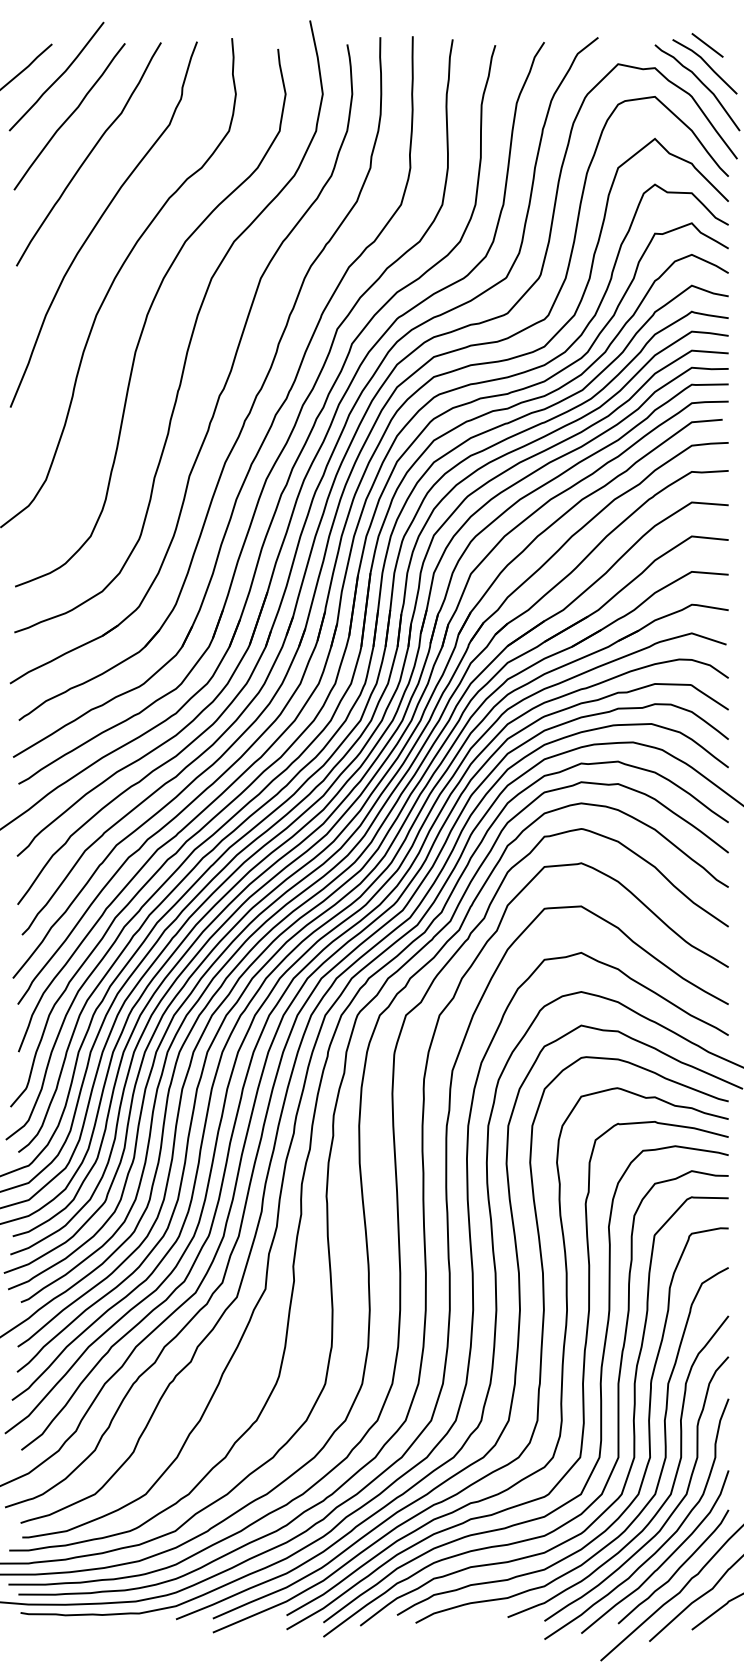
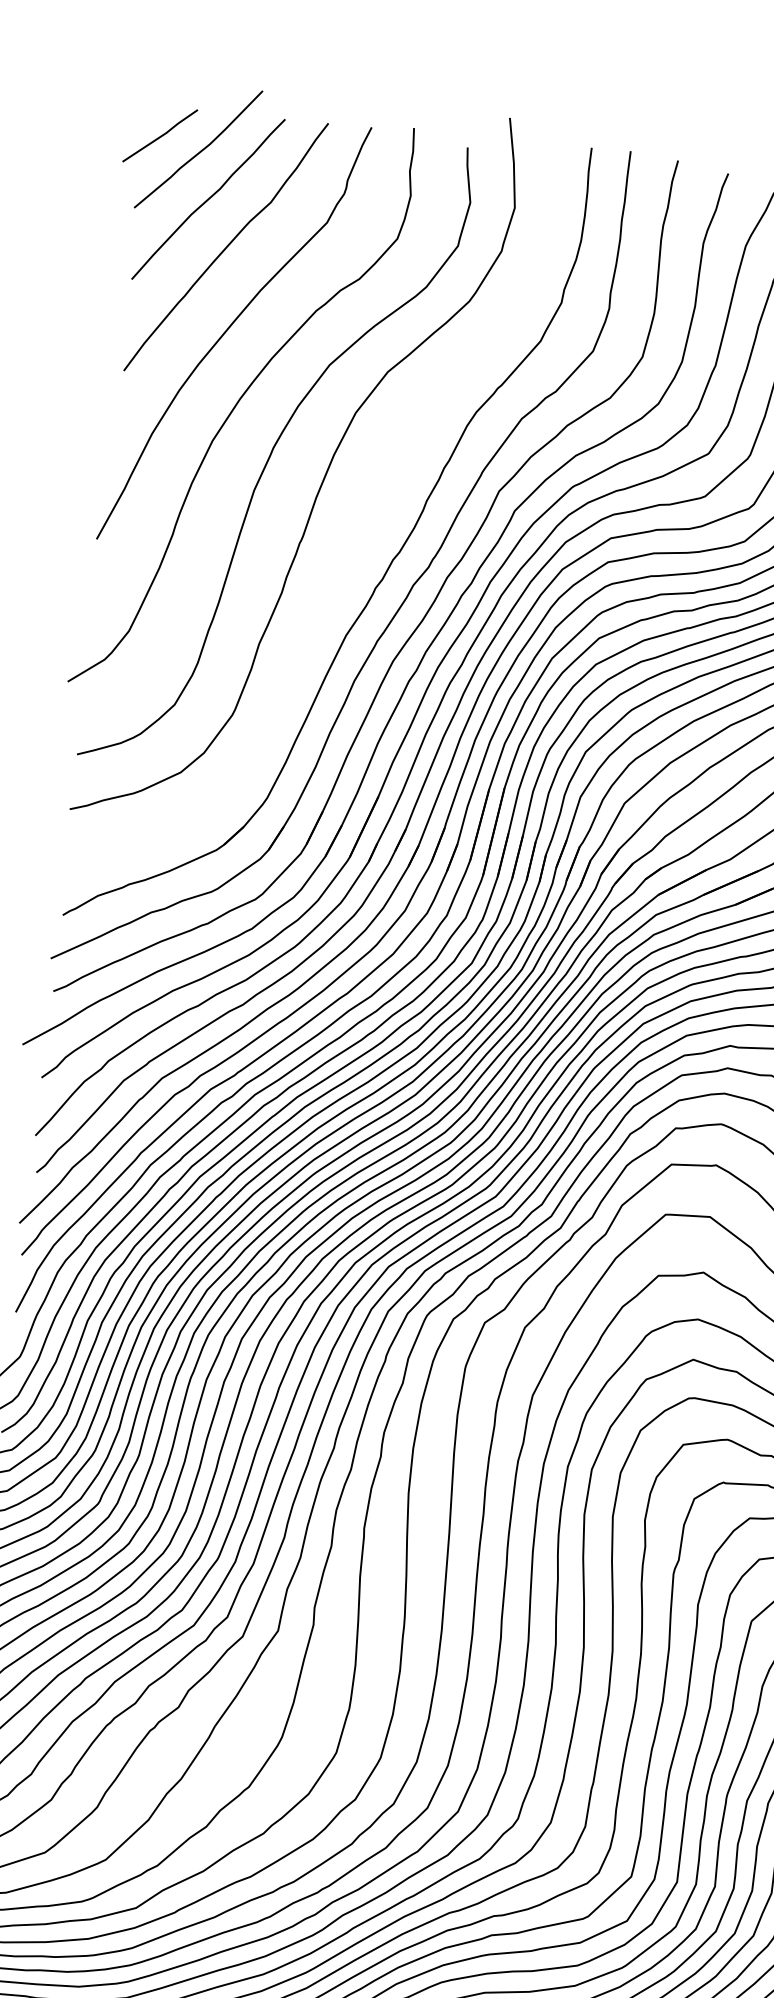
part: (225, 381) -> (357, 538), removed

